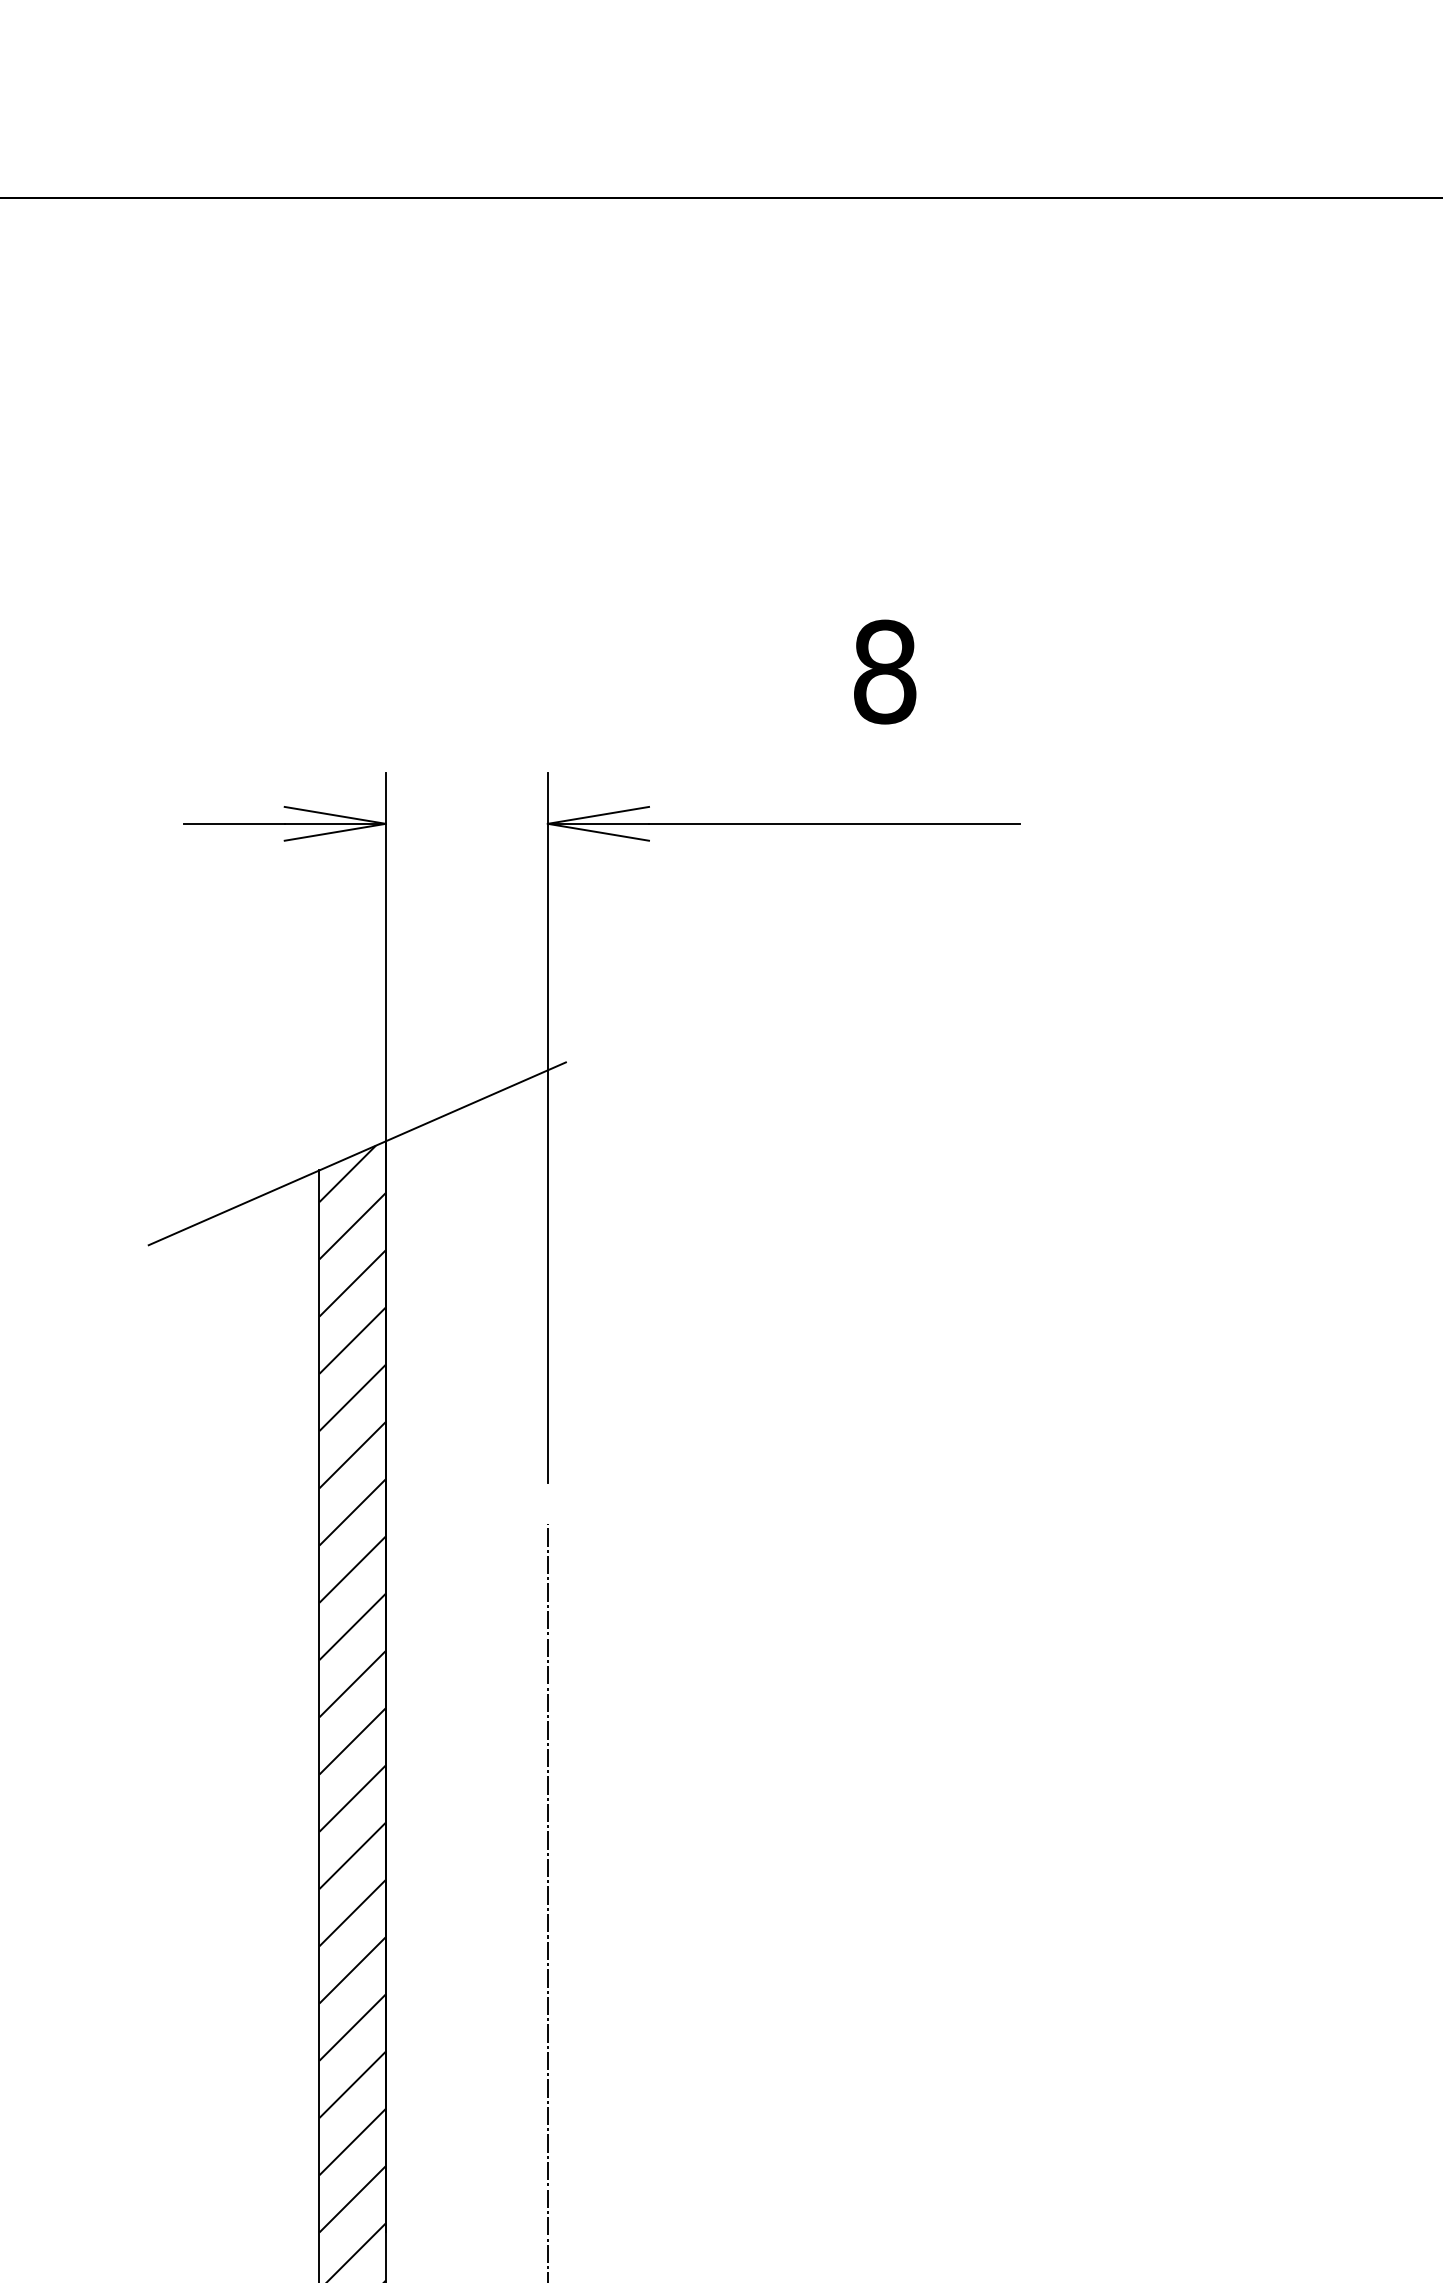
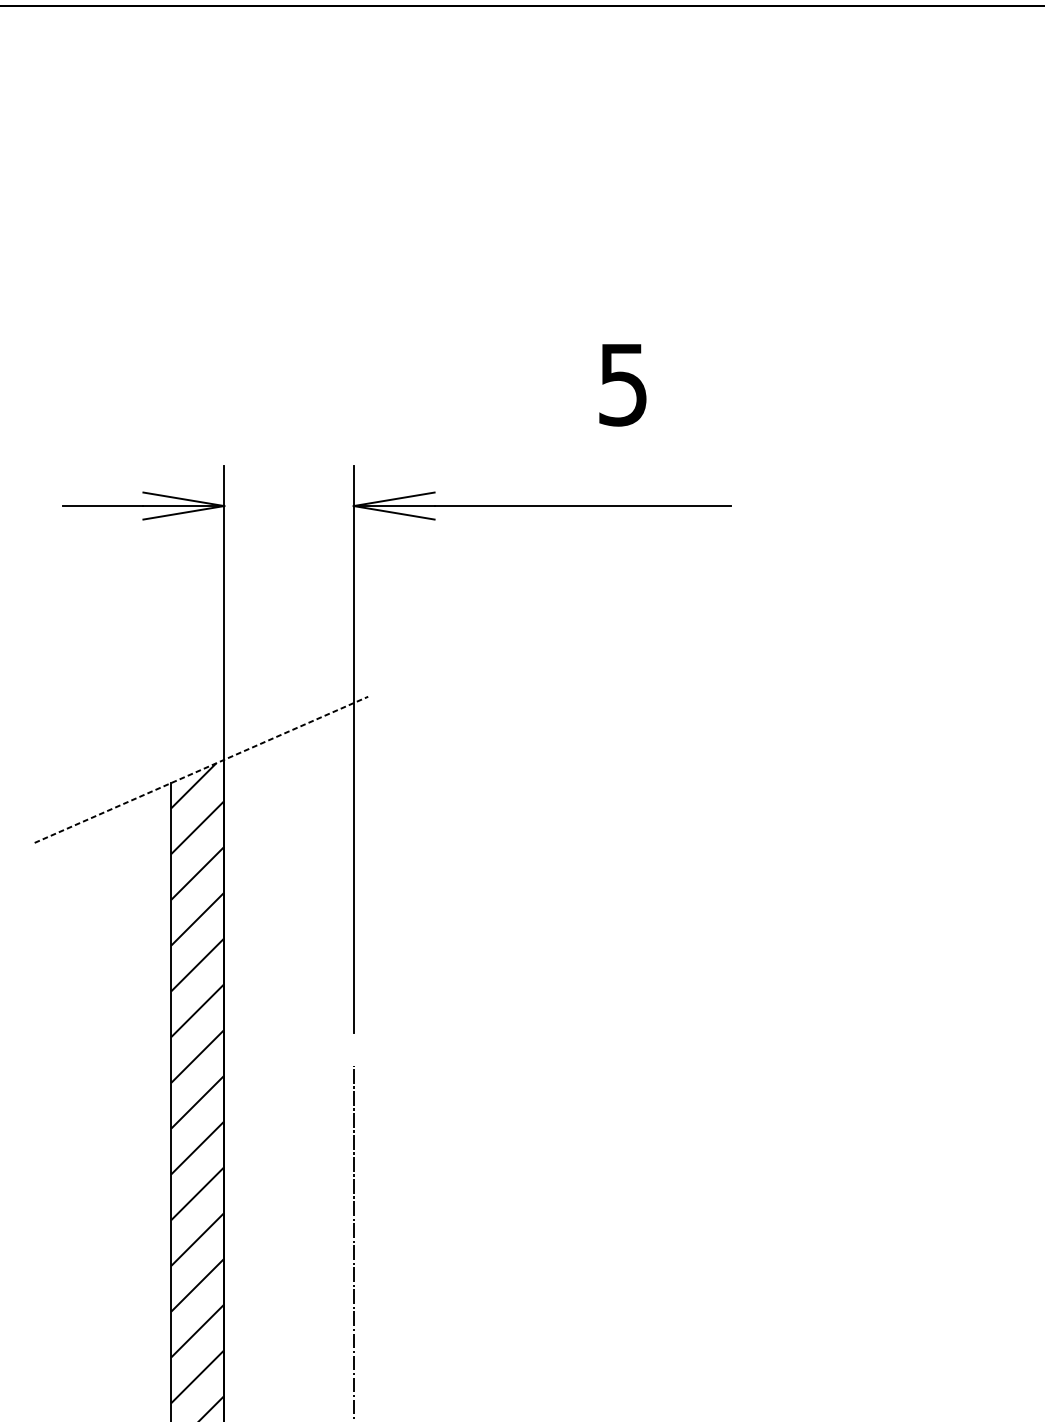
text: (885, 671) -> (623, 384), 8 -> 5
line: (357, 1153) -> (201, 769), solid -> dashed

